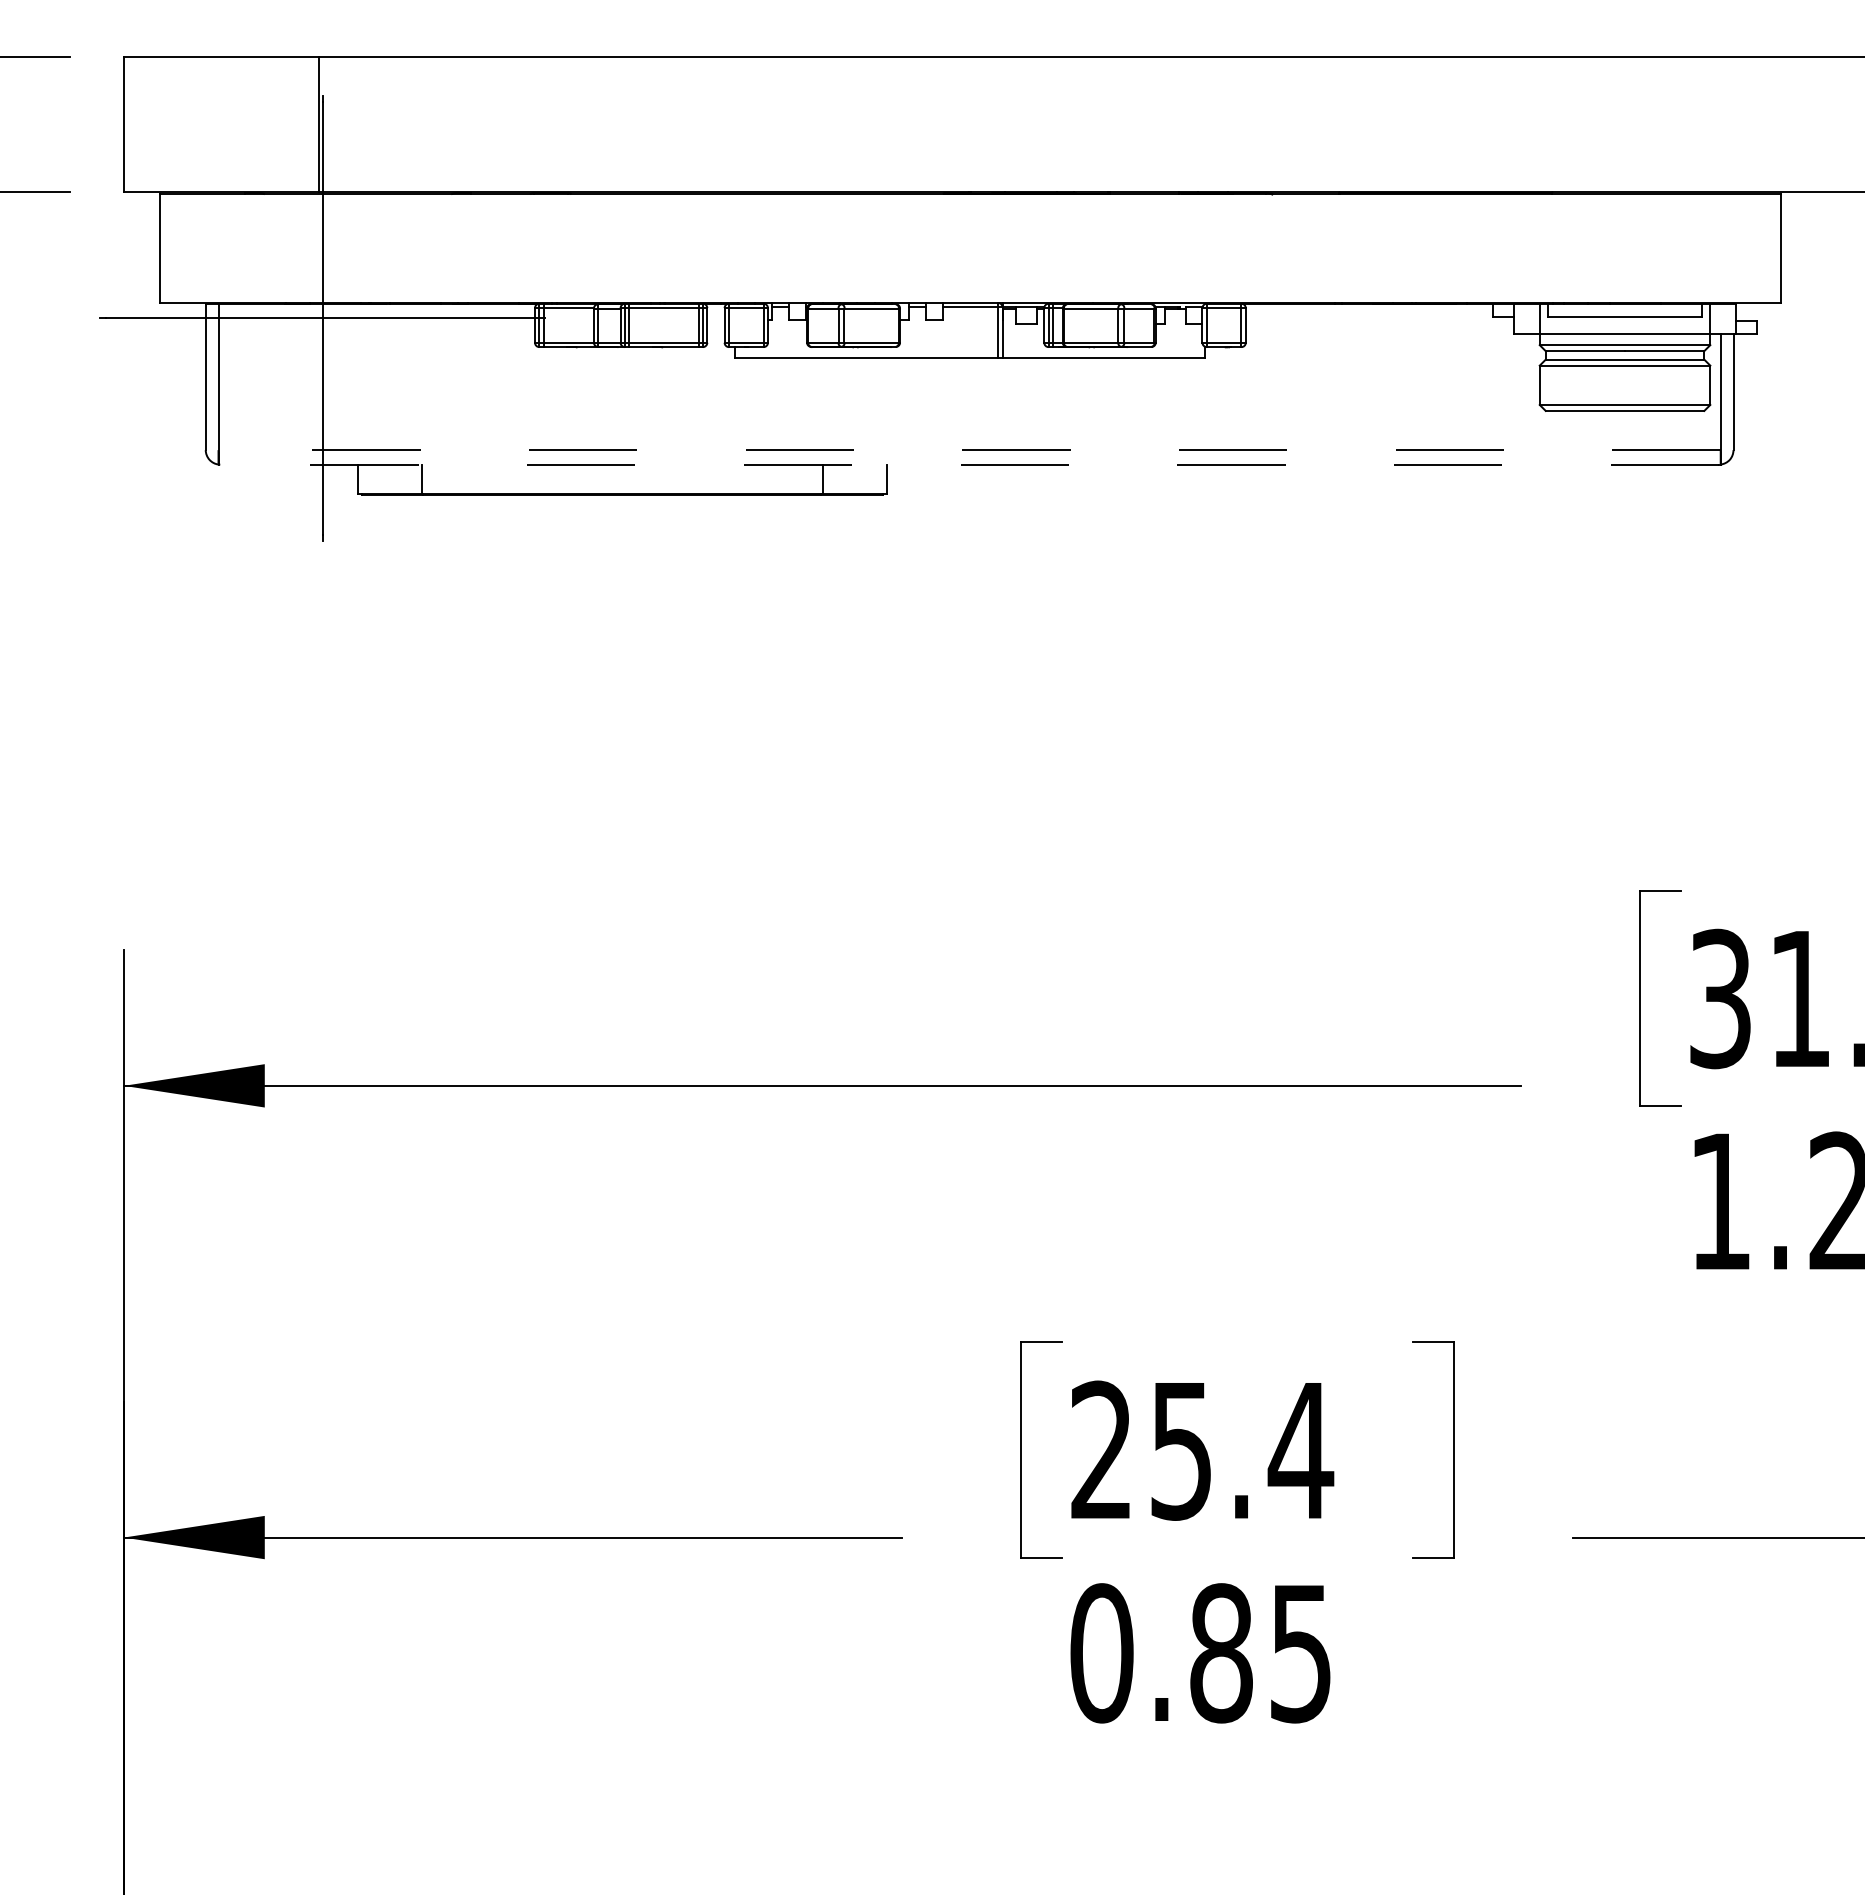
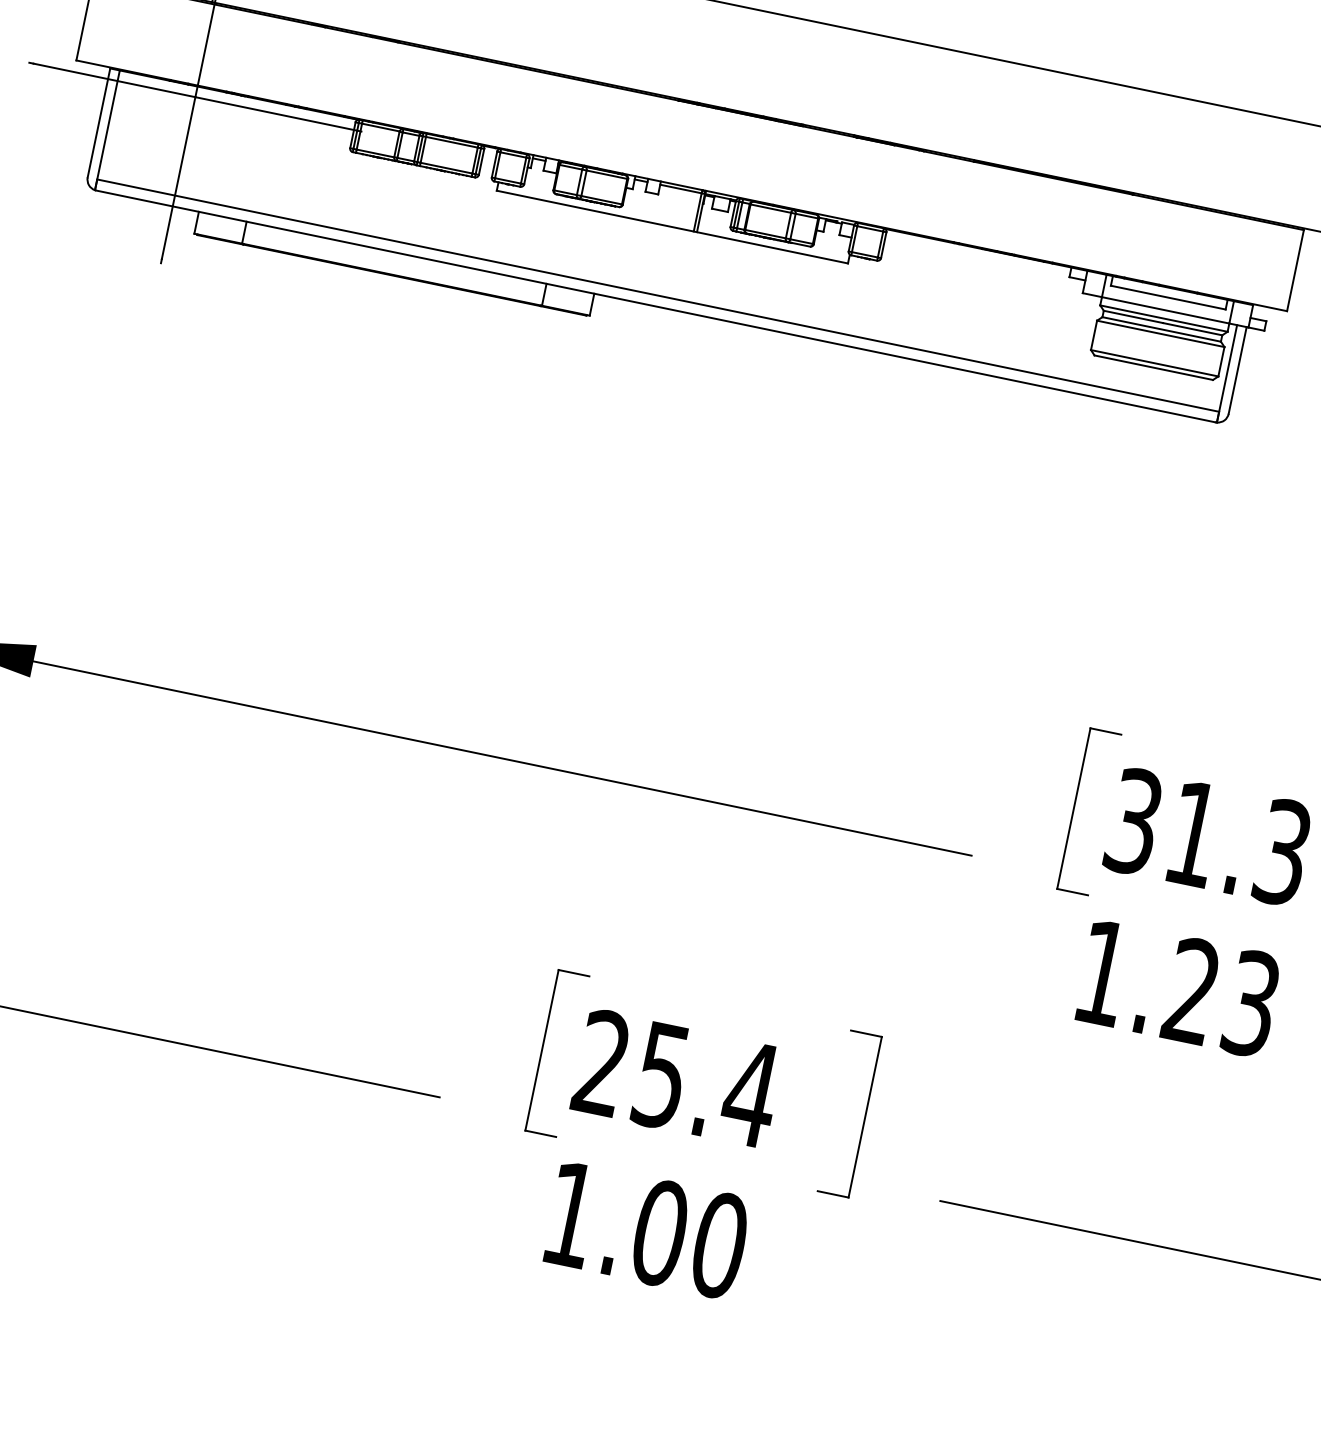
line: (969, 450) -> (658, 295), dashed -> solid
line: (969, 464) -> (655, 306), dashed -> solid
text: (1201, 1653) -> (645, 1230), 0.85 -> 1.00

